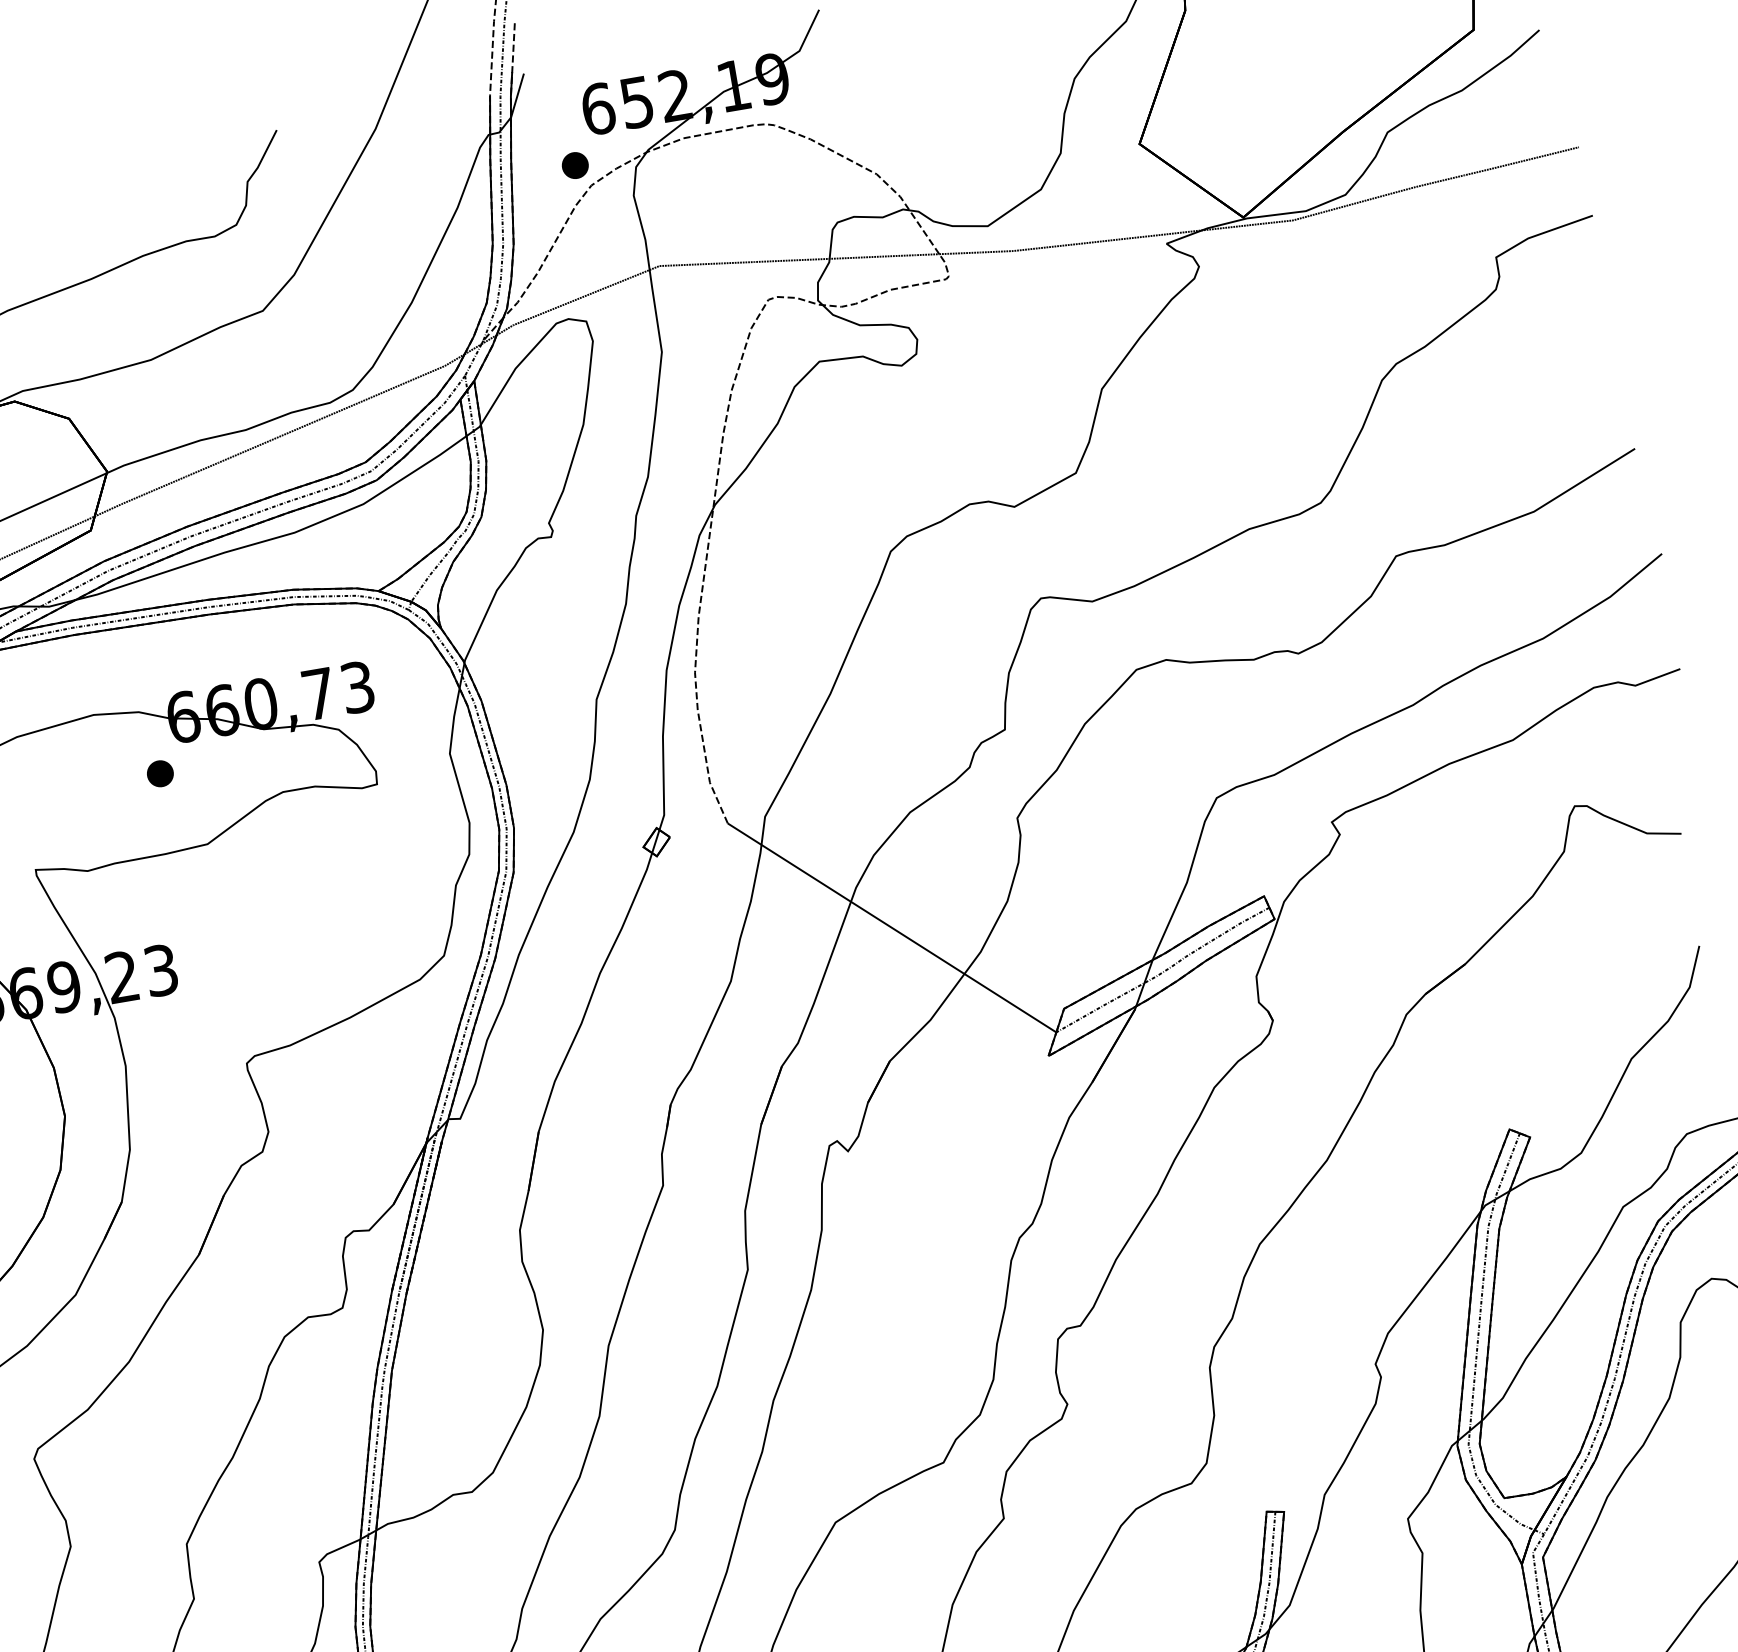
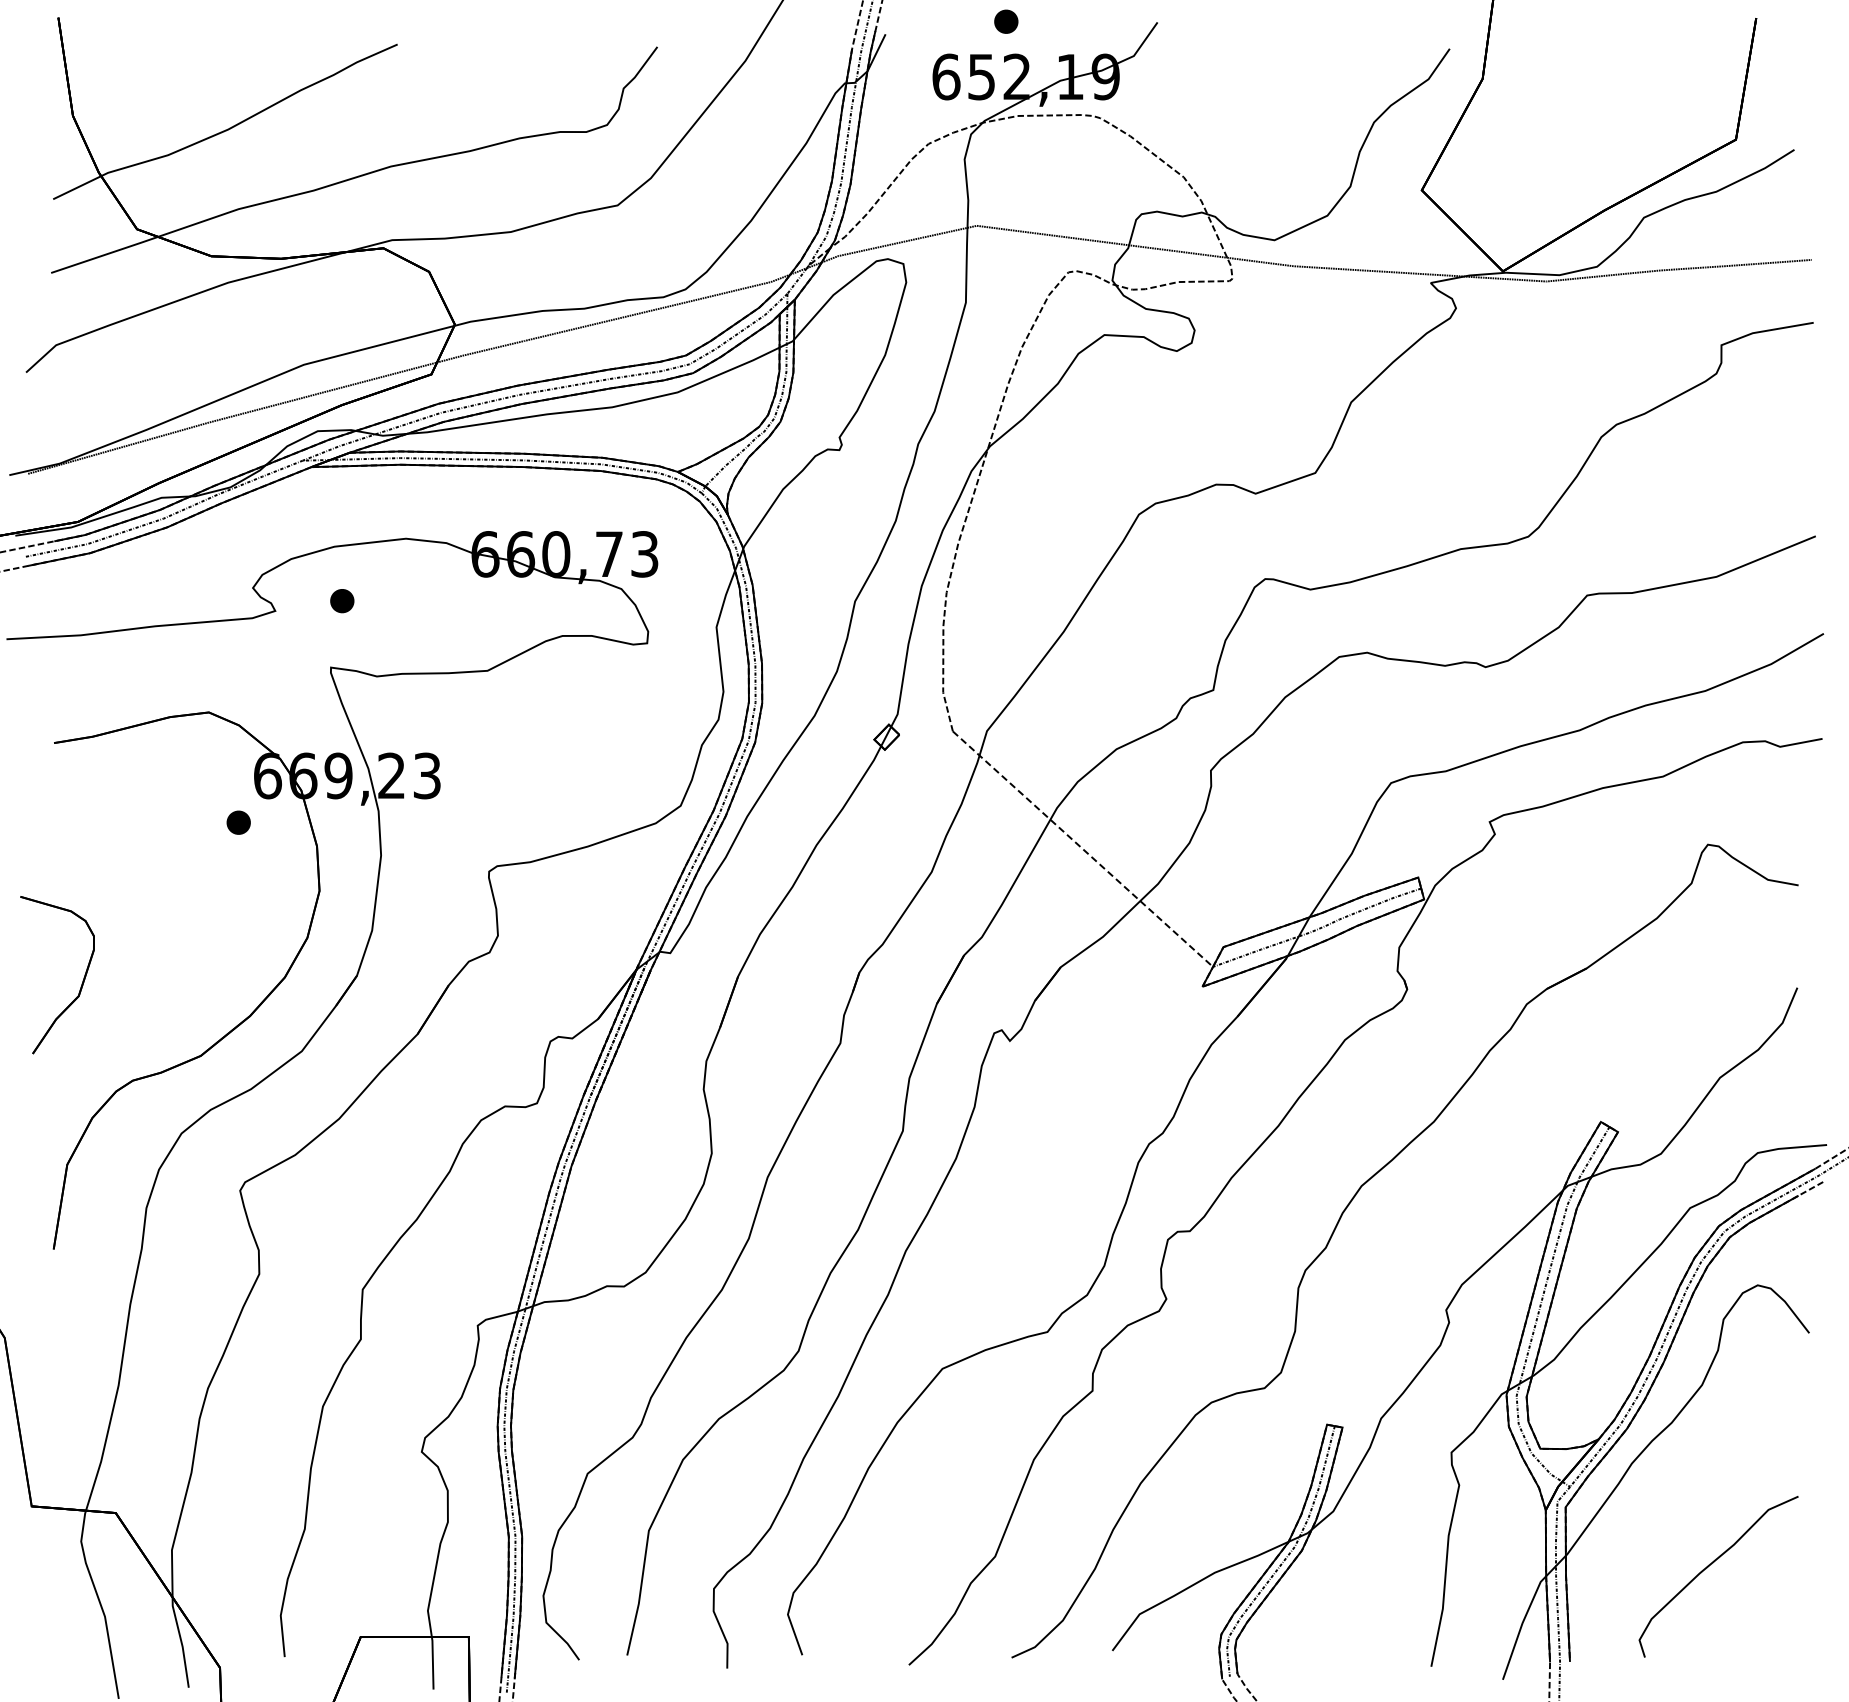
part: (575, 165) -> (1006, 21), moved
part: (160, 774) -> (342, 601), moved
line: (892, 928) -> (1083, 849), solid -> dashed

